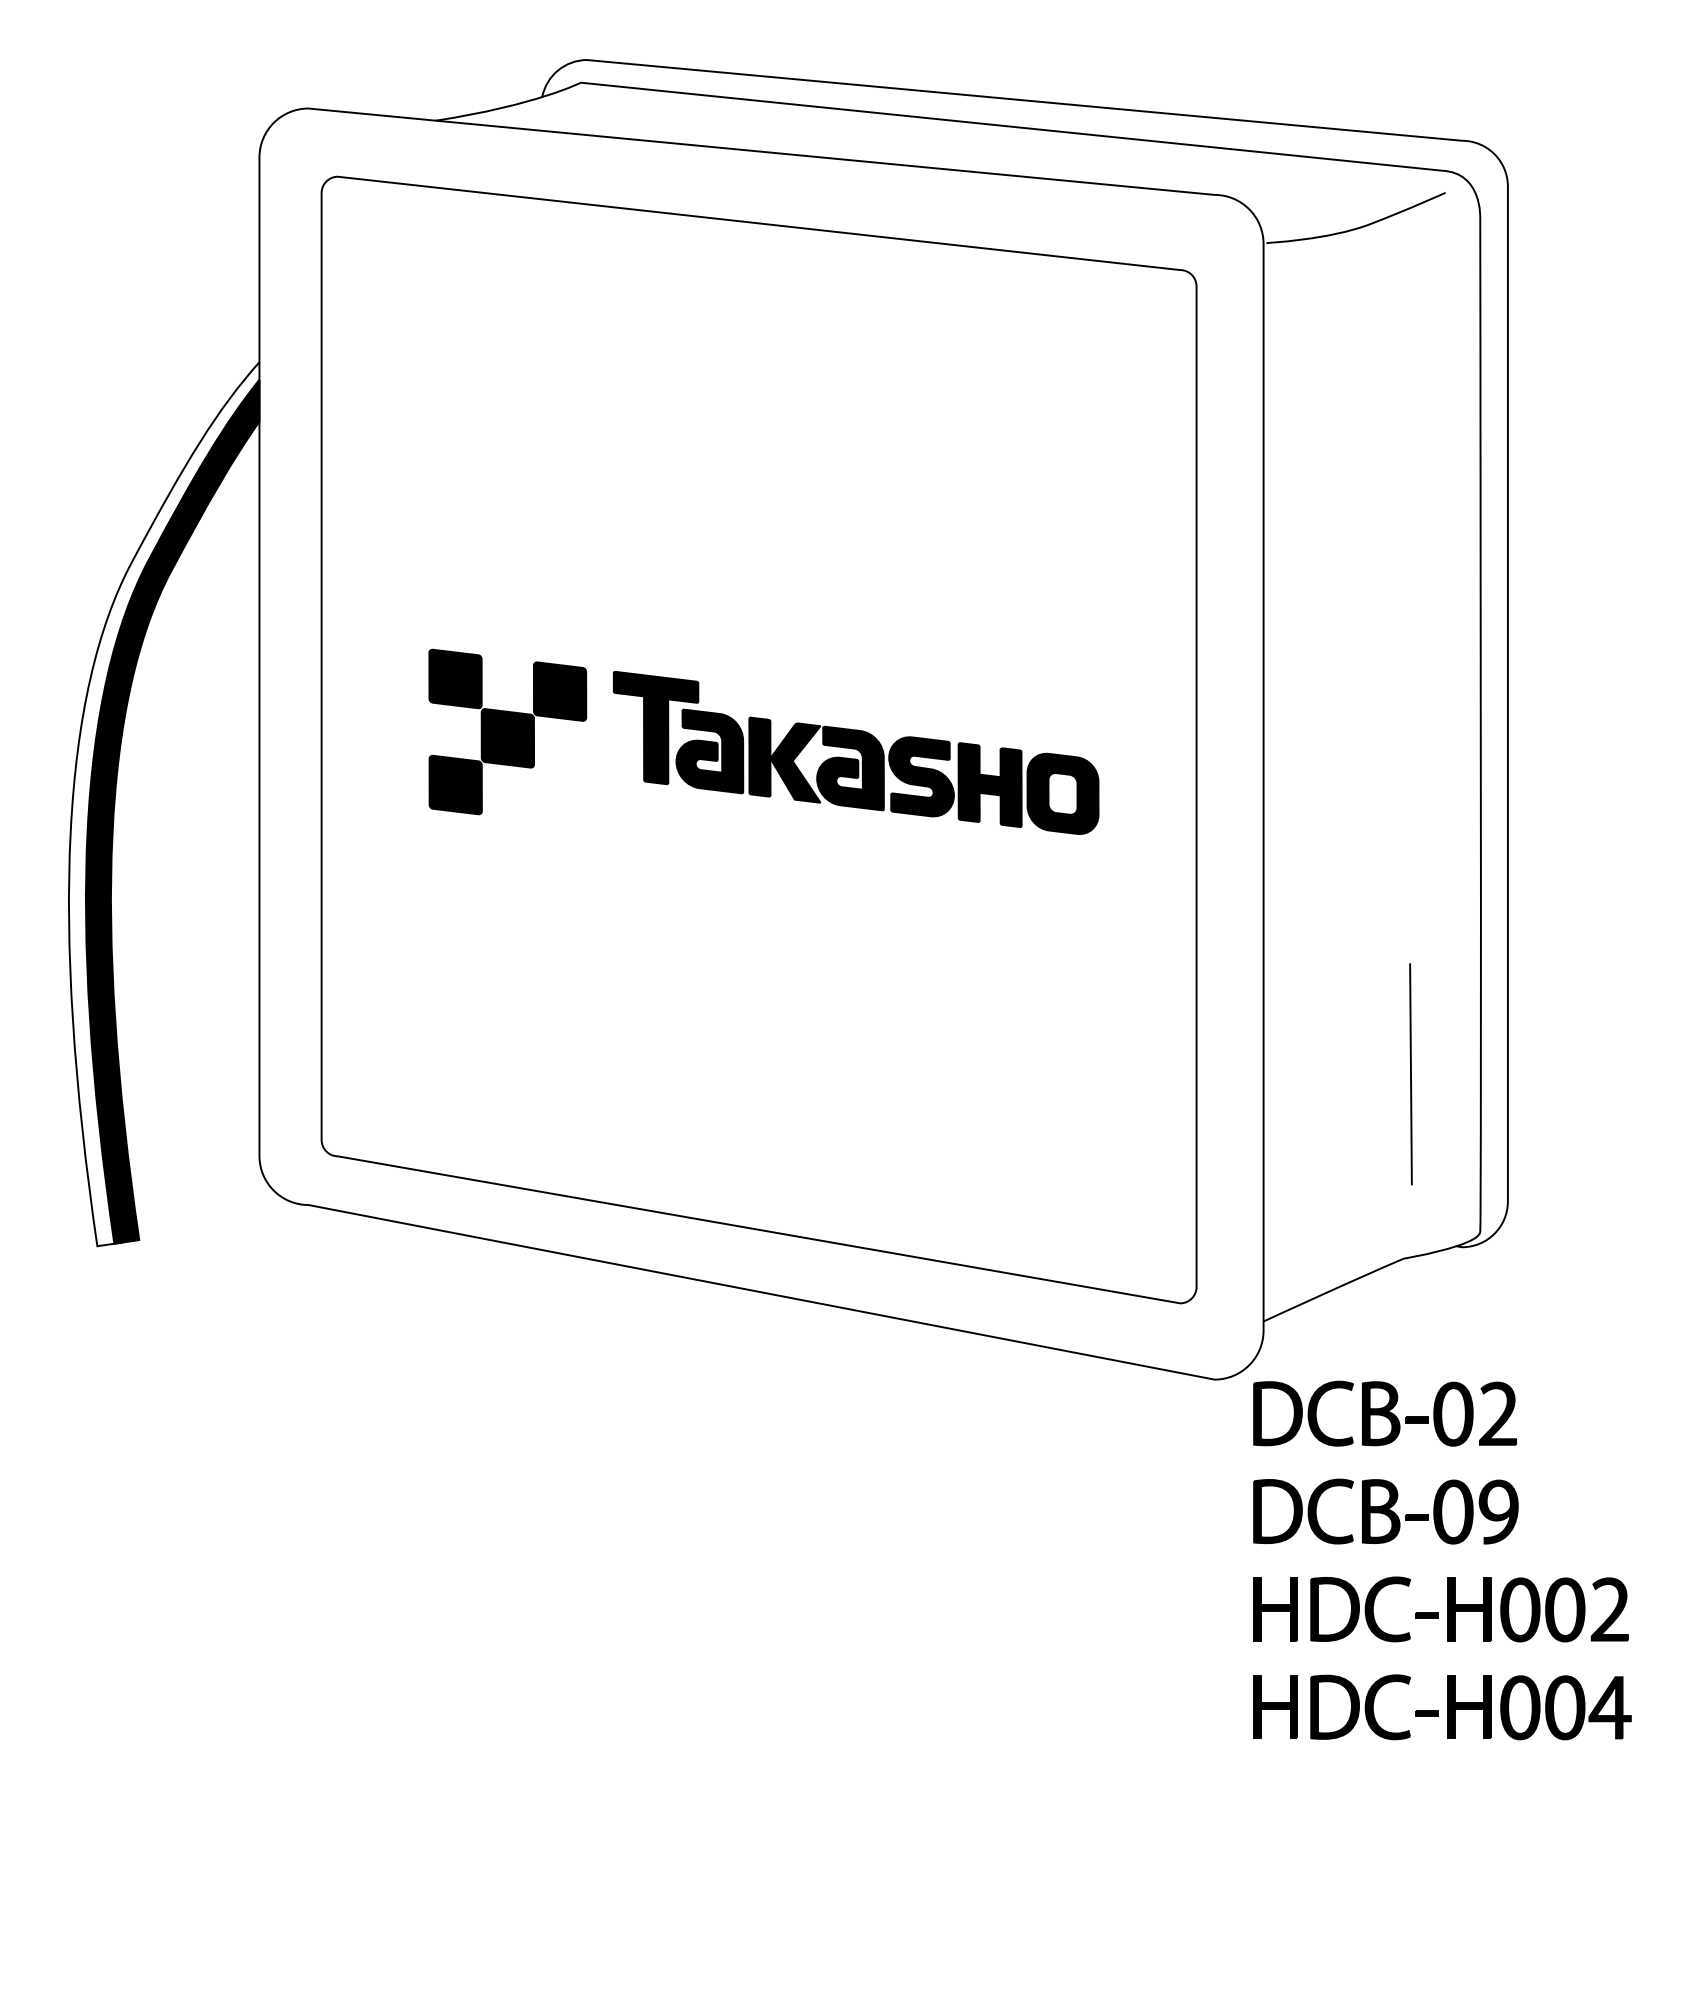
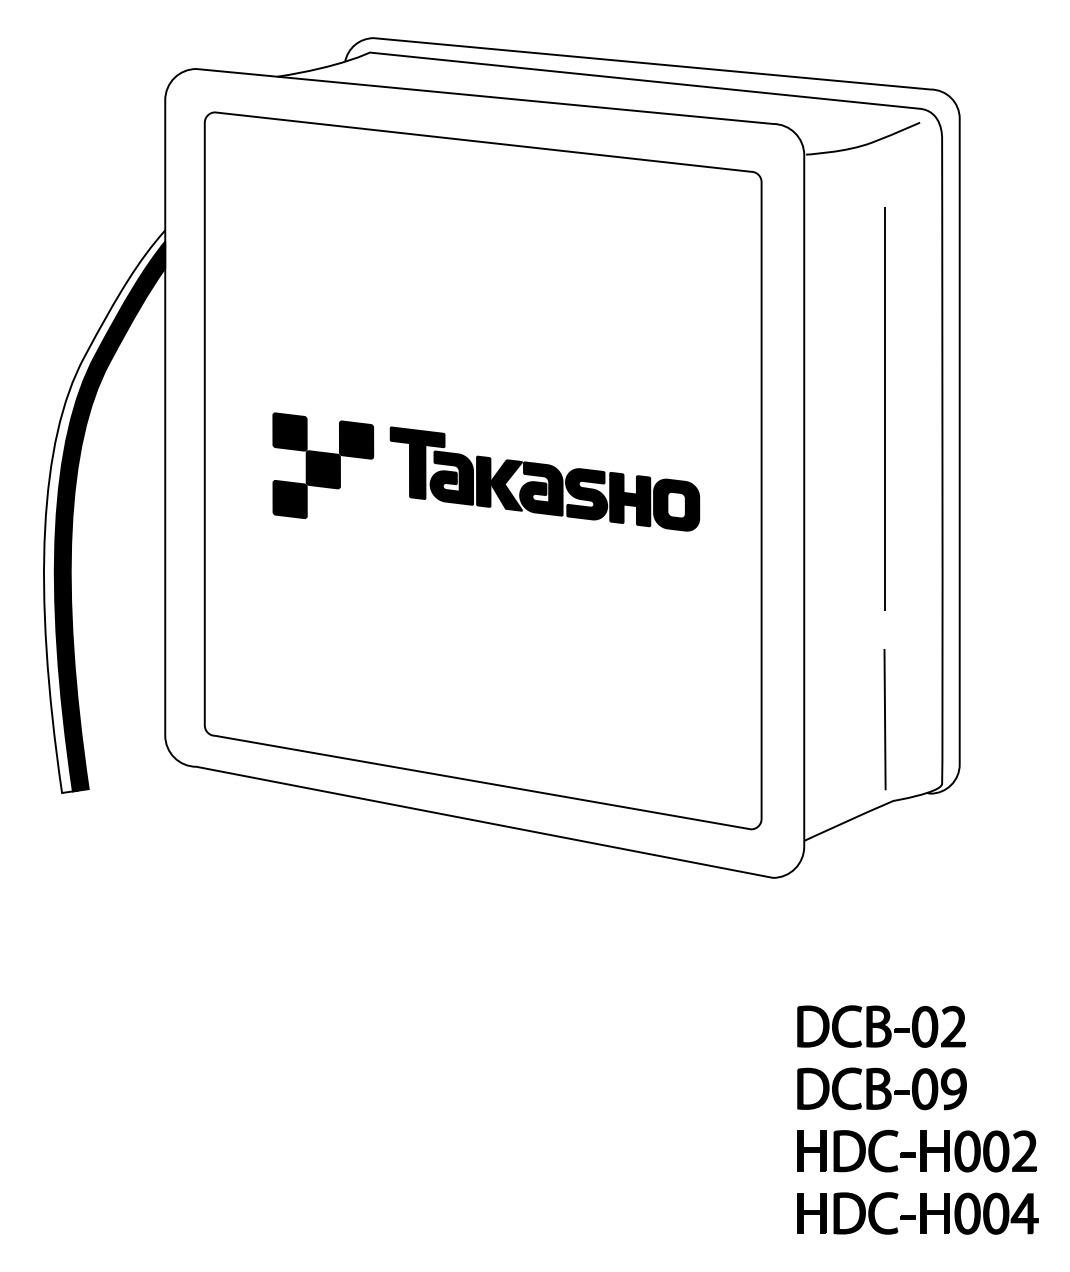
line: (1389, 642) -> (884, 408), added
line: (1410, 1074) -> (884, 719), moved
part: (1446, 1543) -> (920, 1109), moved

